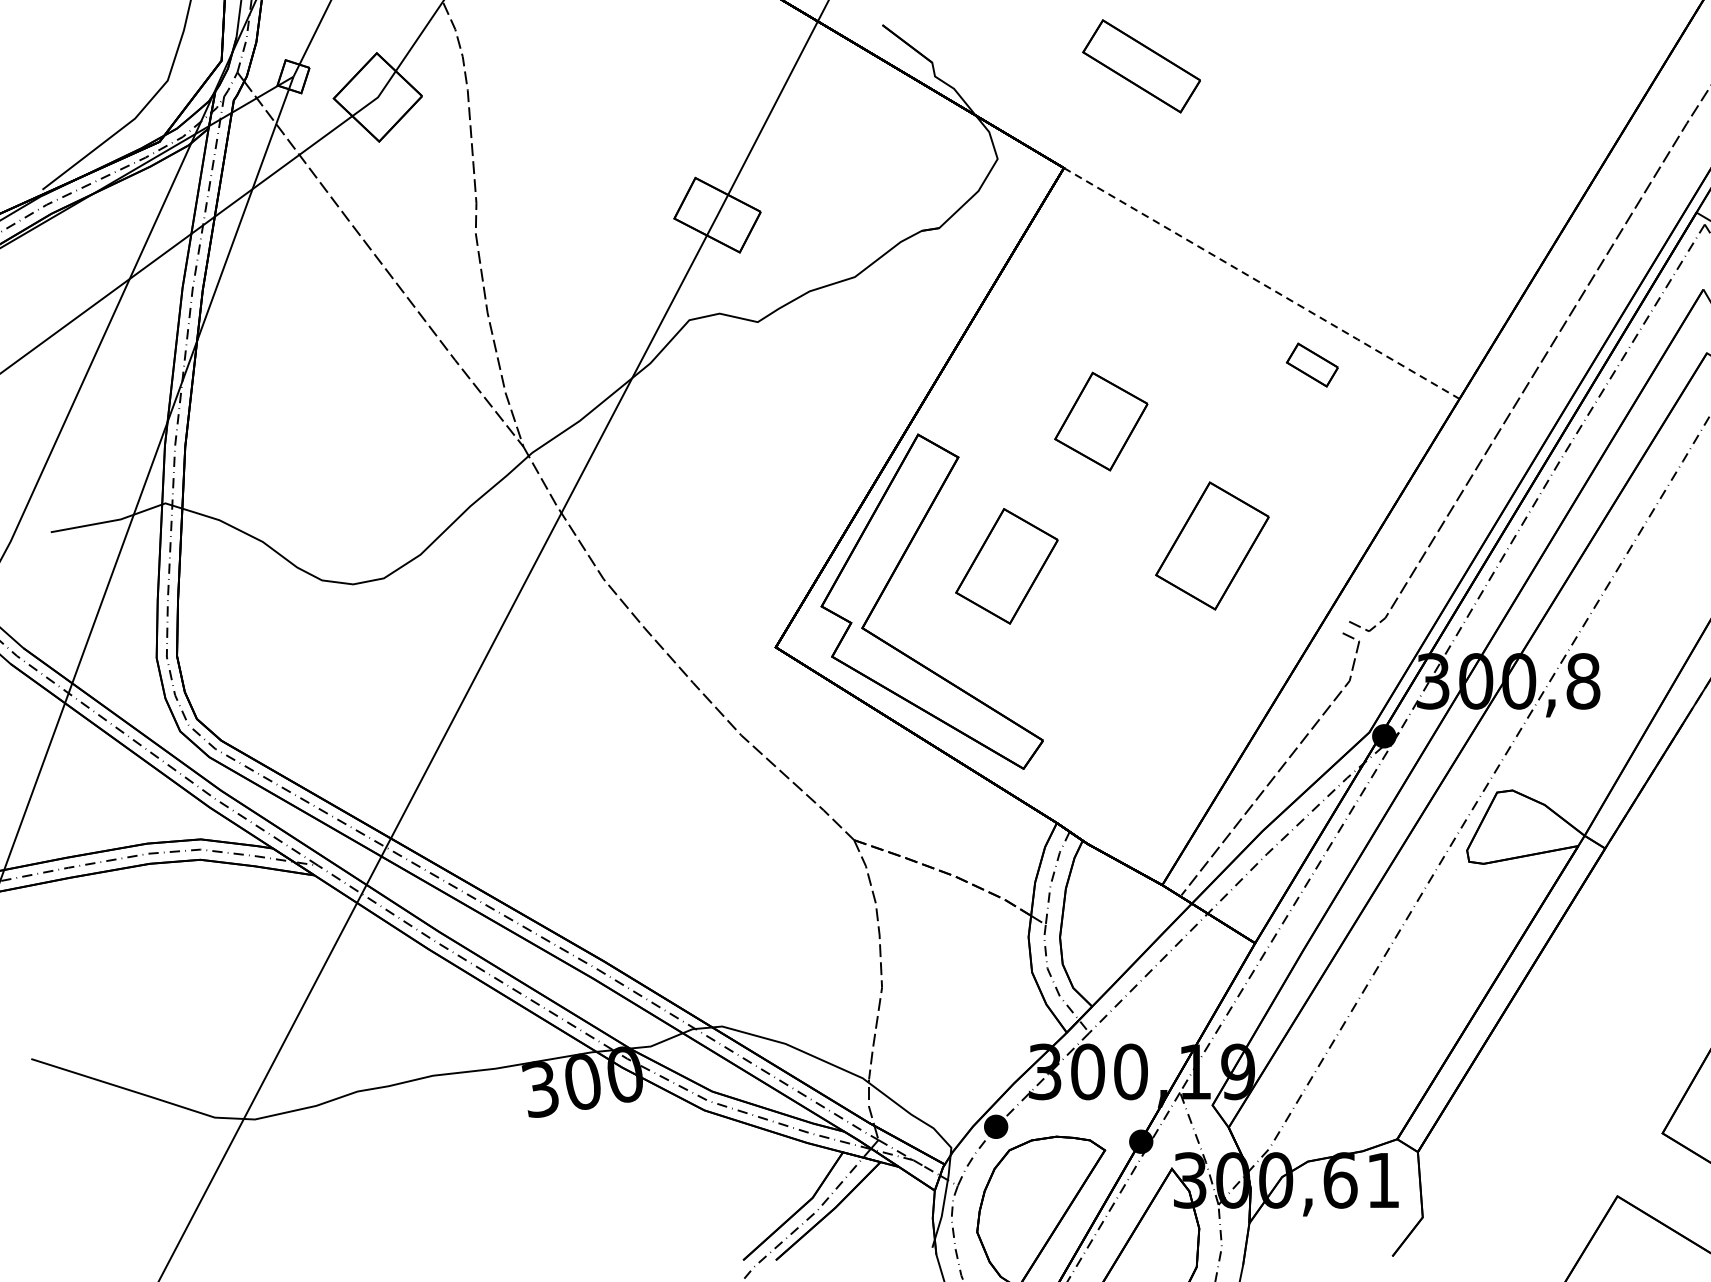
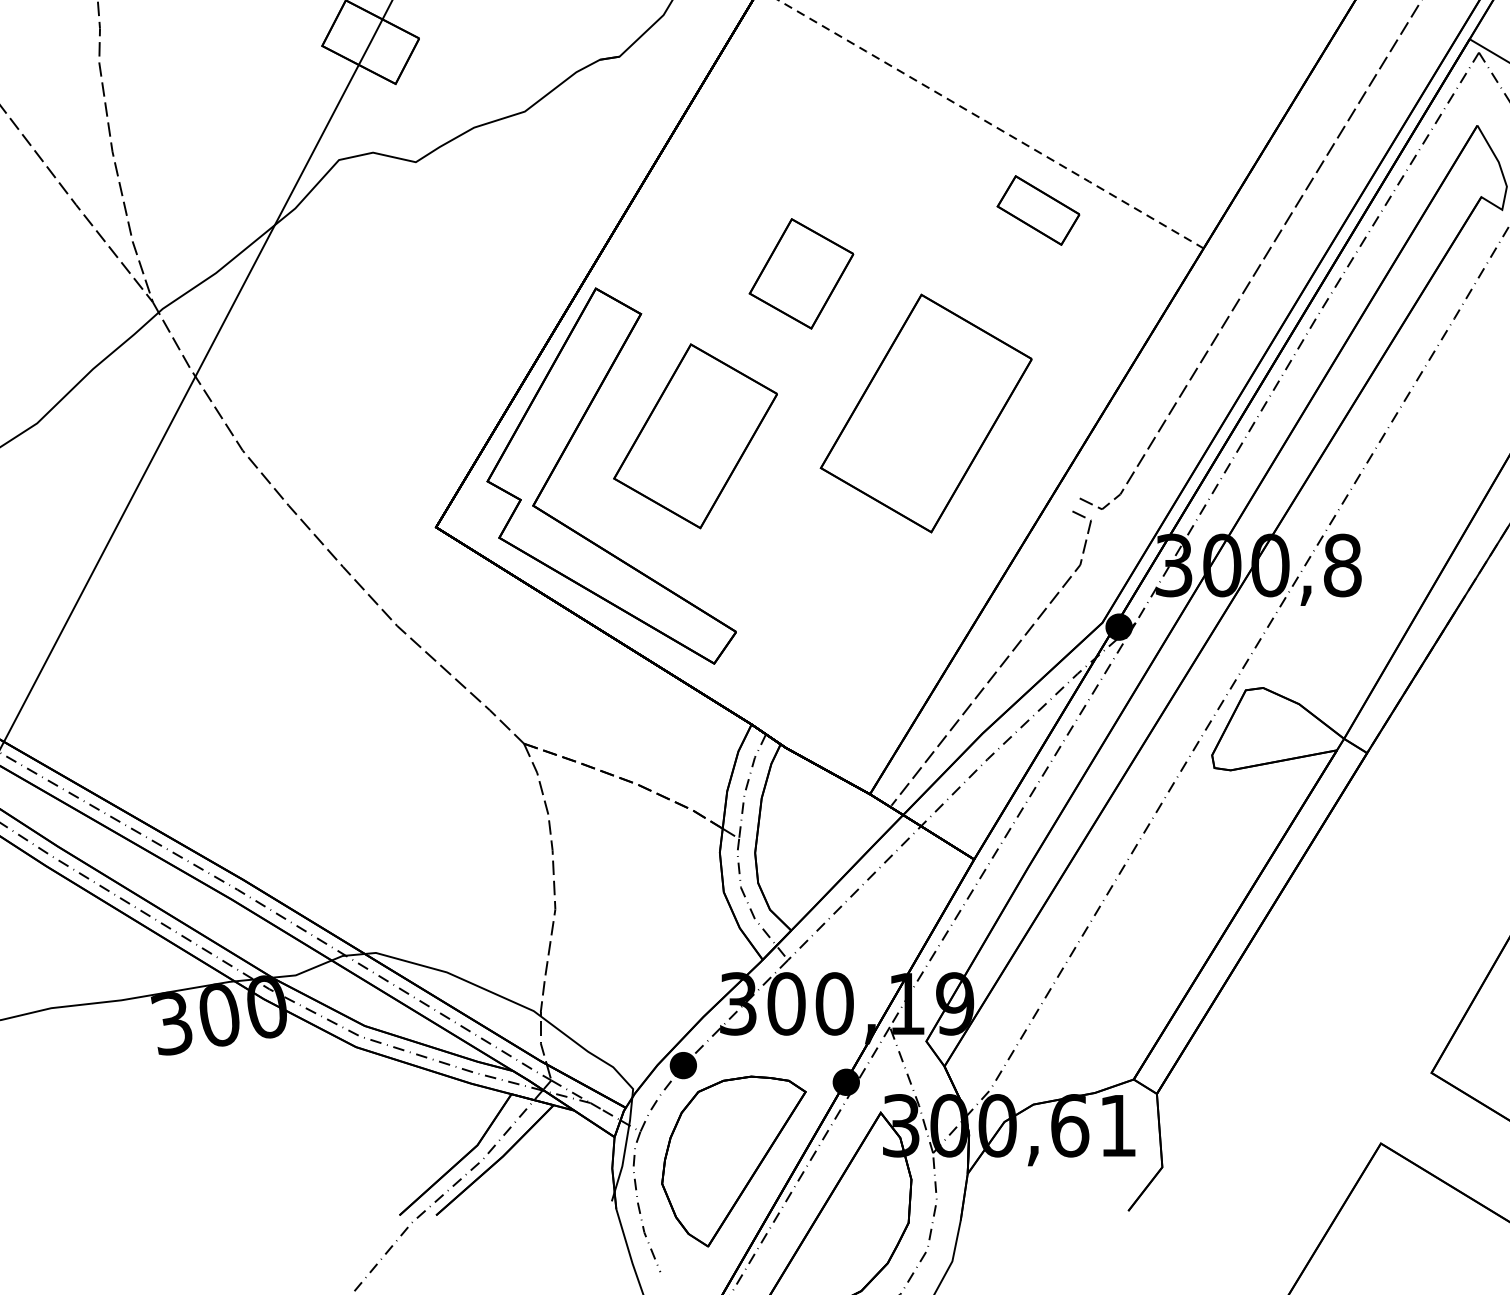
part: (1312, 364) -> (1038, 209), size x1.43
part: (1212, 545) -> (926, 412), size x1.67
part: (1006, 566) -> (695, 436), size x1.43

